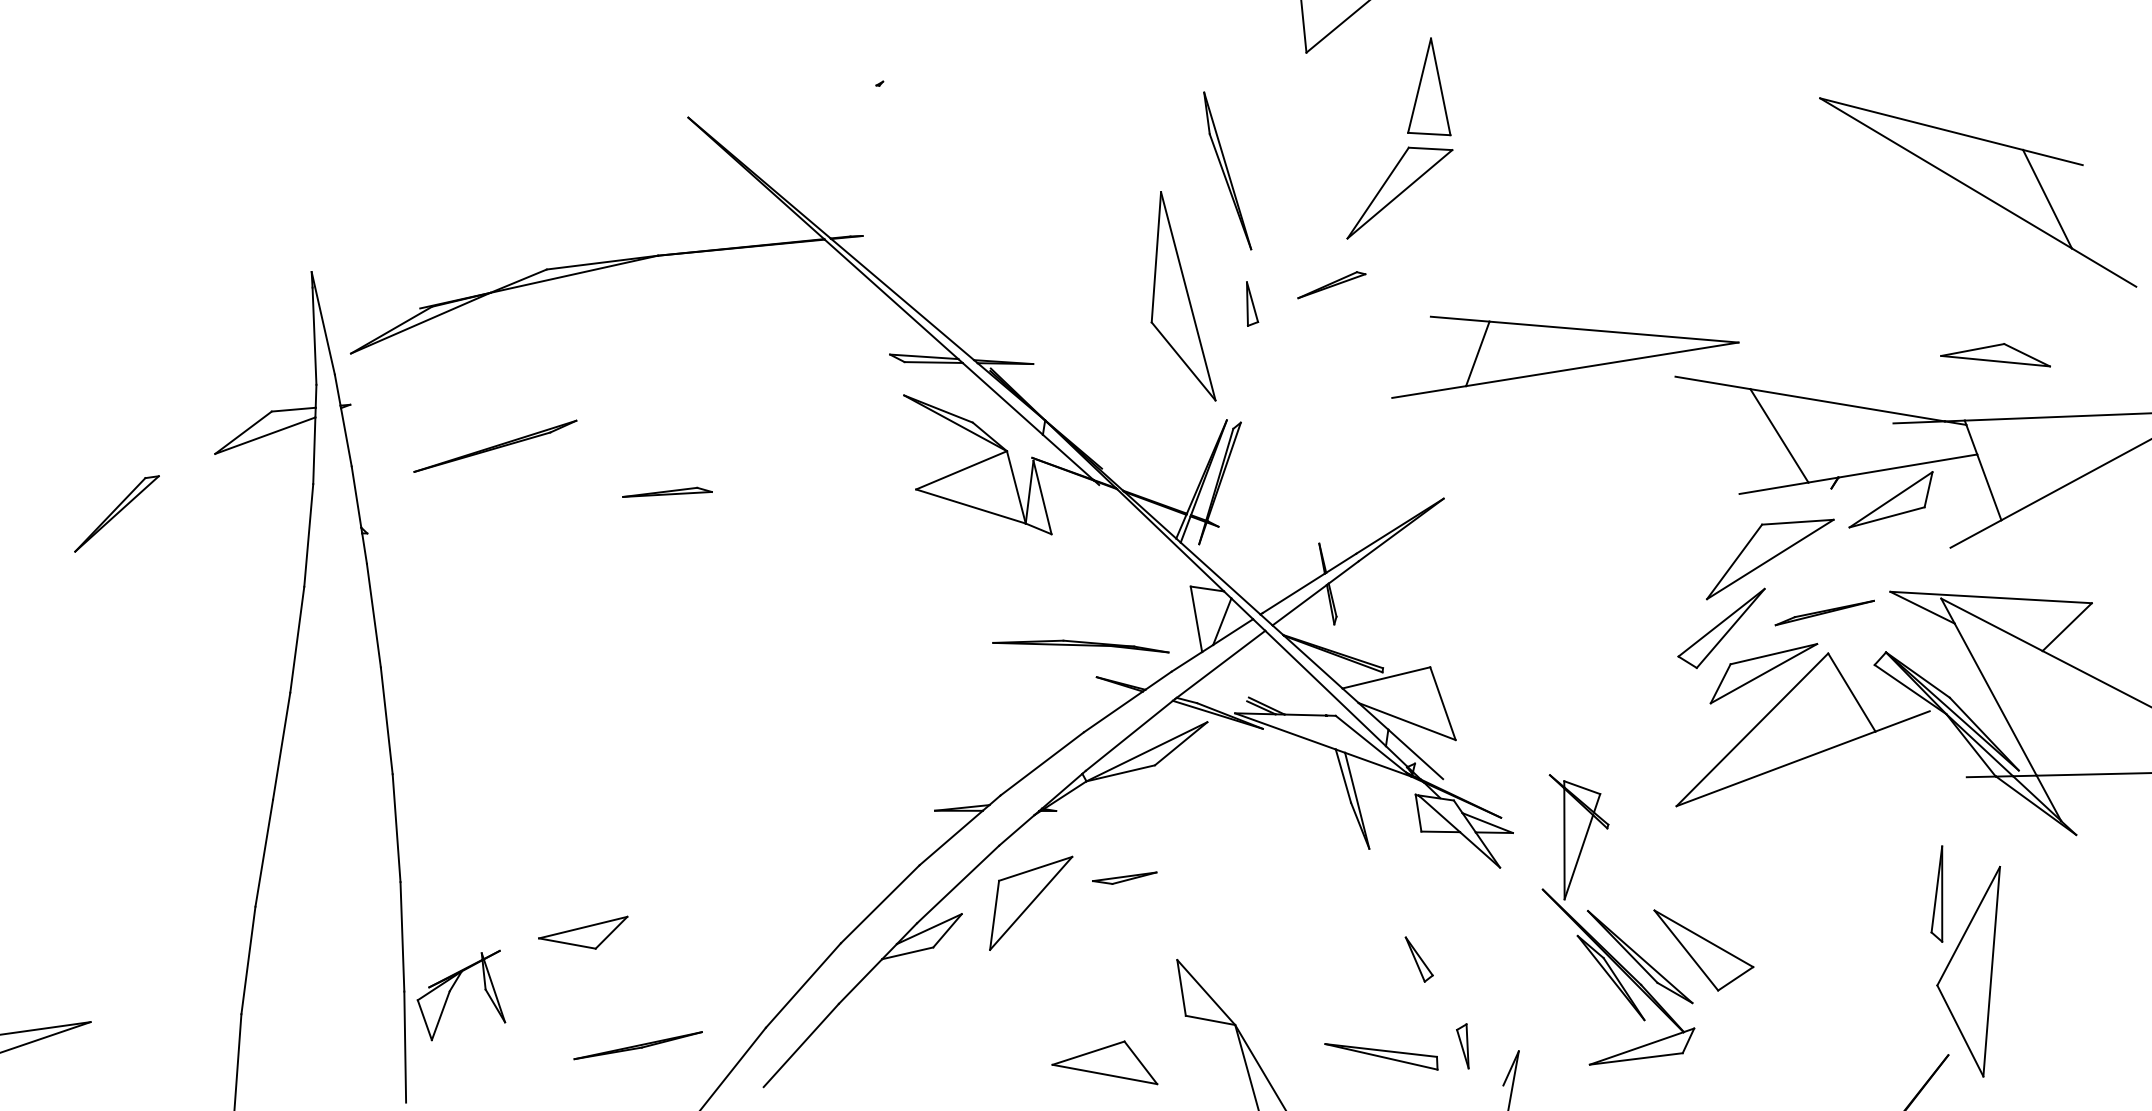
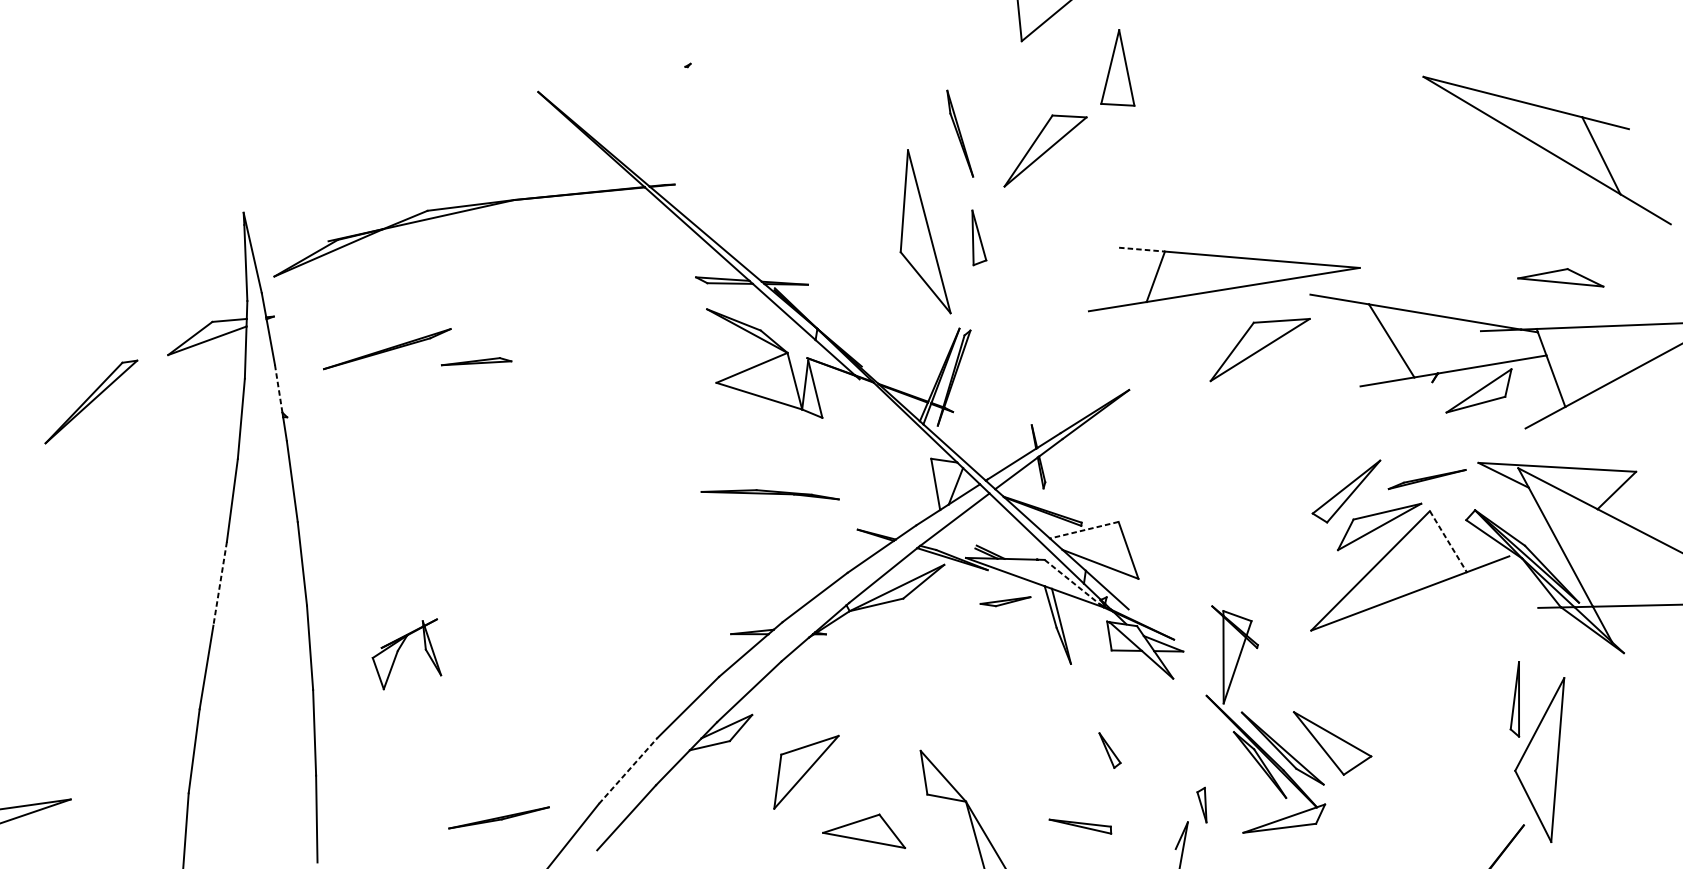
part: (1227, 170) -> (960, 133), size x0.7
part: (1399, 192) -> (1045, 150), moved
part: (1331, 285) -> (1041, 223), removed
part: (1252, 303) -> (979, 237), size x1.6
line: (1460, 319) -> (1142, 249), solid -> dashed
part: (667, 491) -> (476, 360), moved
line: (356, 497) -> (278, 389), solid -> dashed
part: (116, 513) -> (90, 401), size x1.4
part: (1770, 559) -> (1260, 350), moved
part: (1080, 646) -> (769, 494), moved
line: (1385, 677) -> (1083, 529), solid -> dashed
line: (1851, 692) -> (1448, 541), solid -> dashed
line: (1371, 744) -> (1072, 582), solid -> dashed
line: (281, 746) -> (220, 583), solid -> dashed
part: (1124, 877) -> (1005, 601), moved
part: (1031, 902) -> (806, 771), moved
part: (583, 932) -> (456, 729), removed
line: (803, 985) -> (628, 770), solid -> dashed
part: (451, 990) -> (399, 650), moved
part: (1462, 1046) -> (1201, 805), moved
part: (1381, 1056) -> (1080, 826), size x0.7

